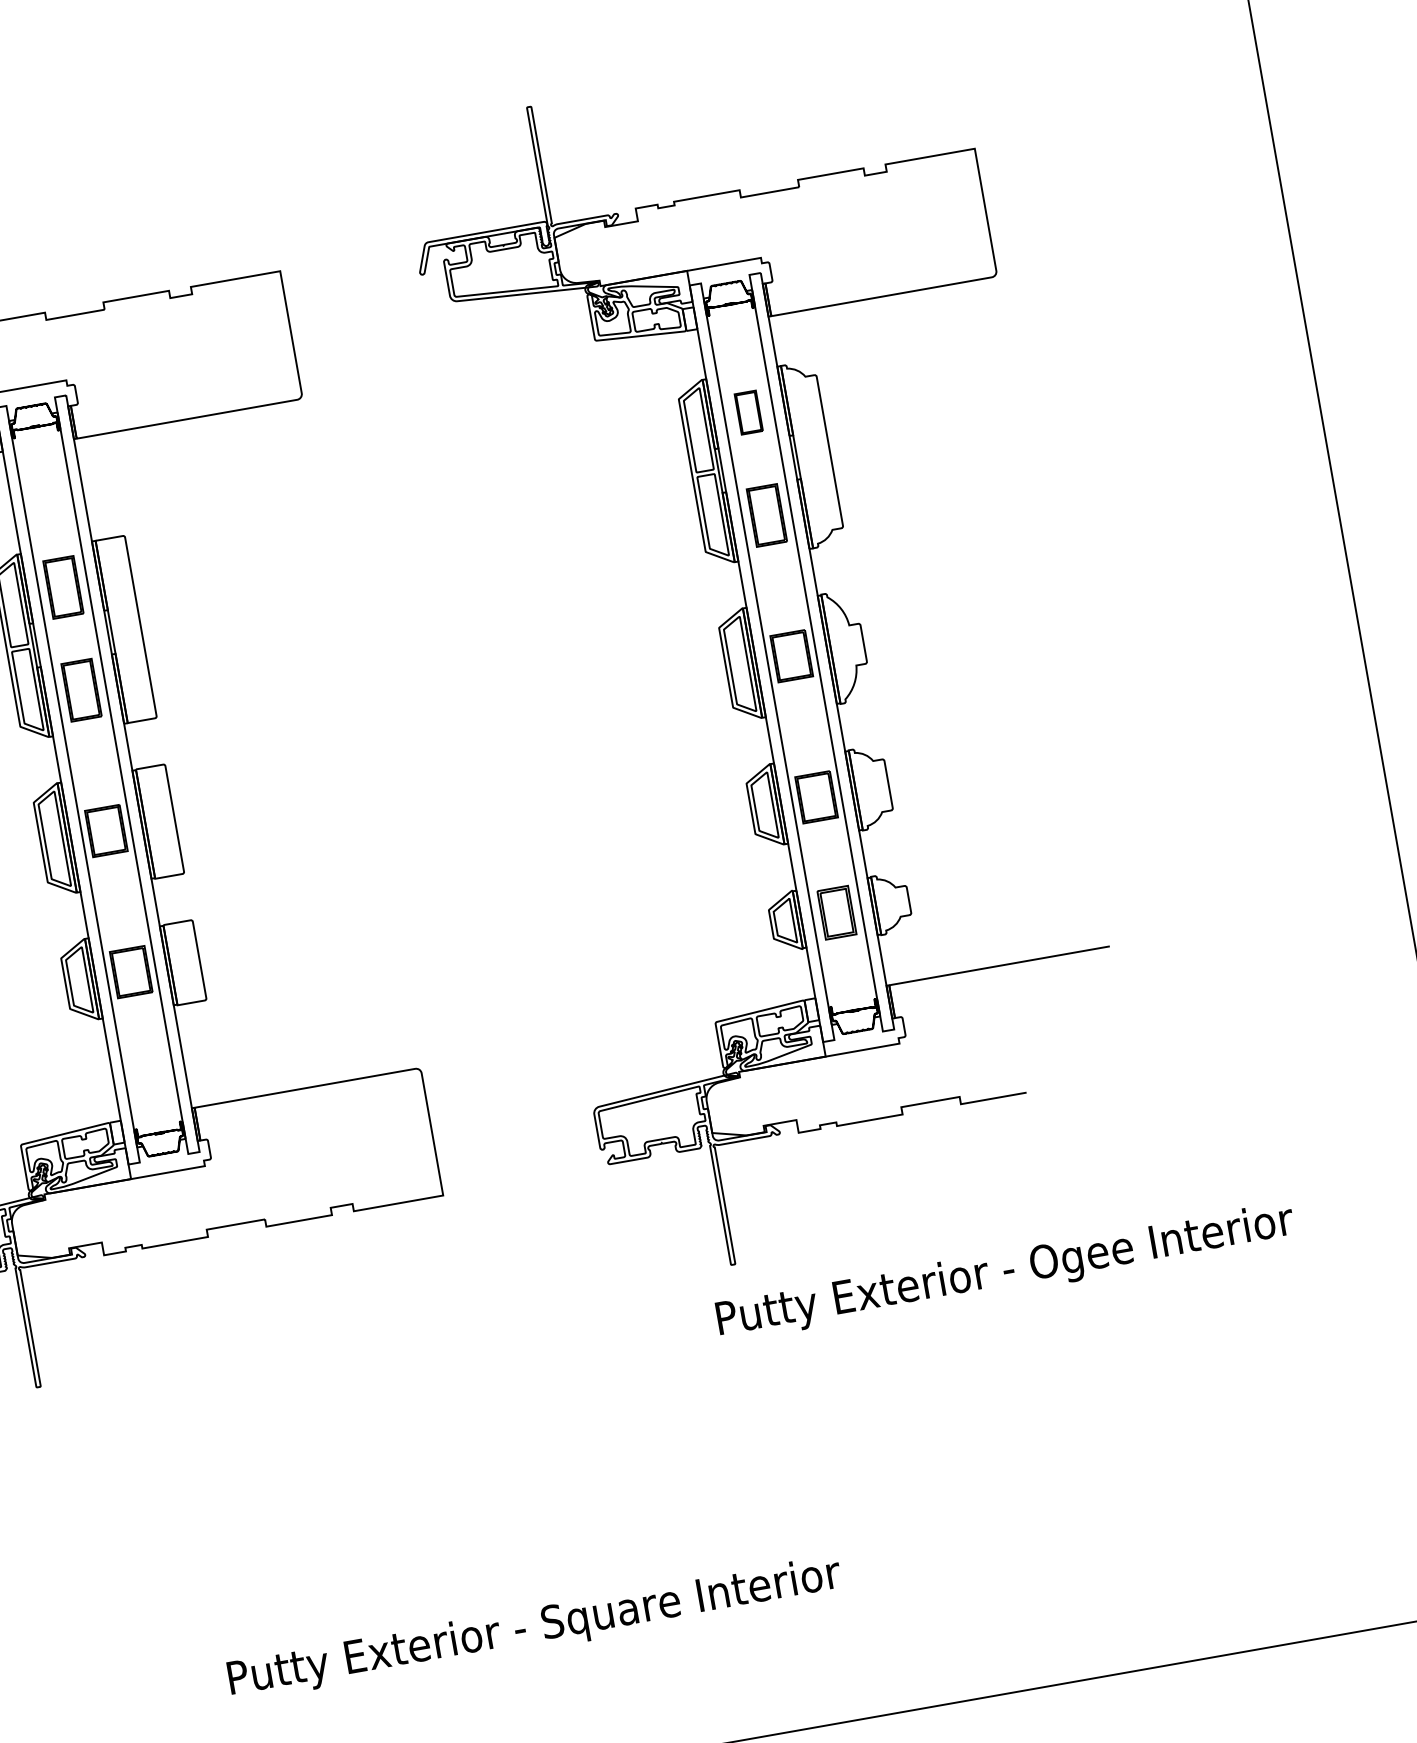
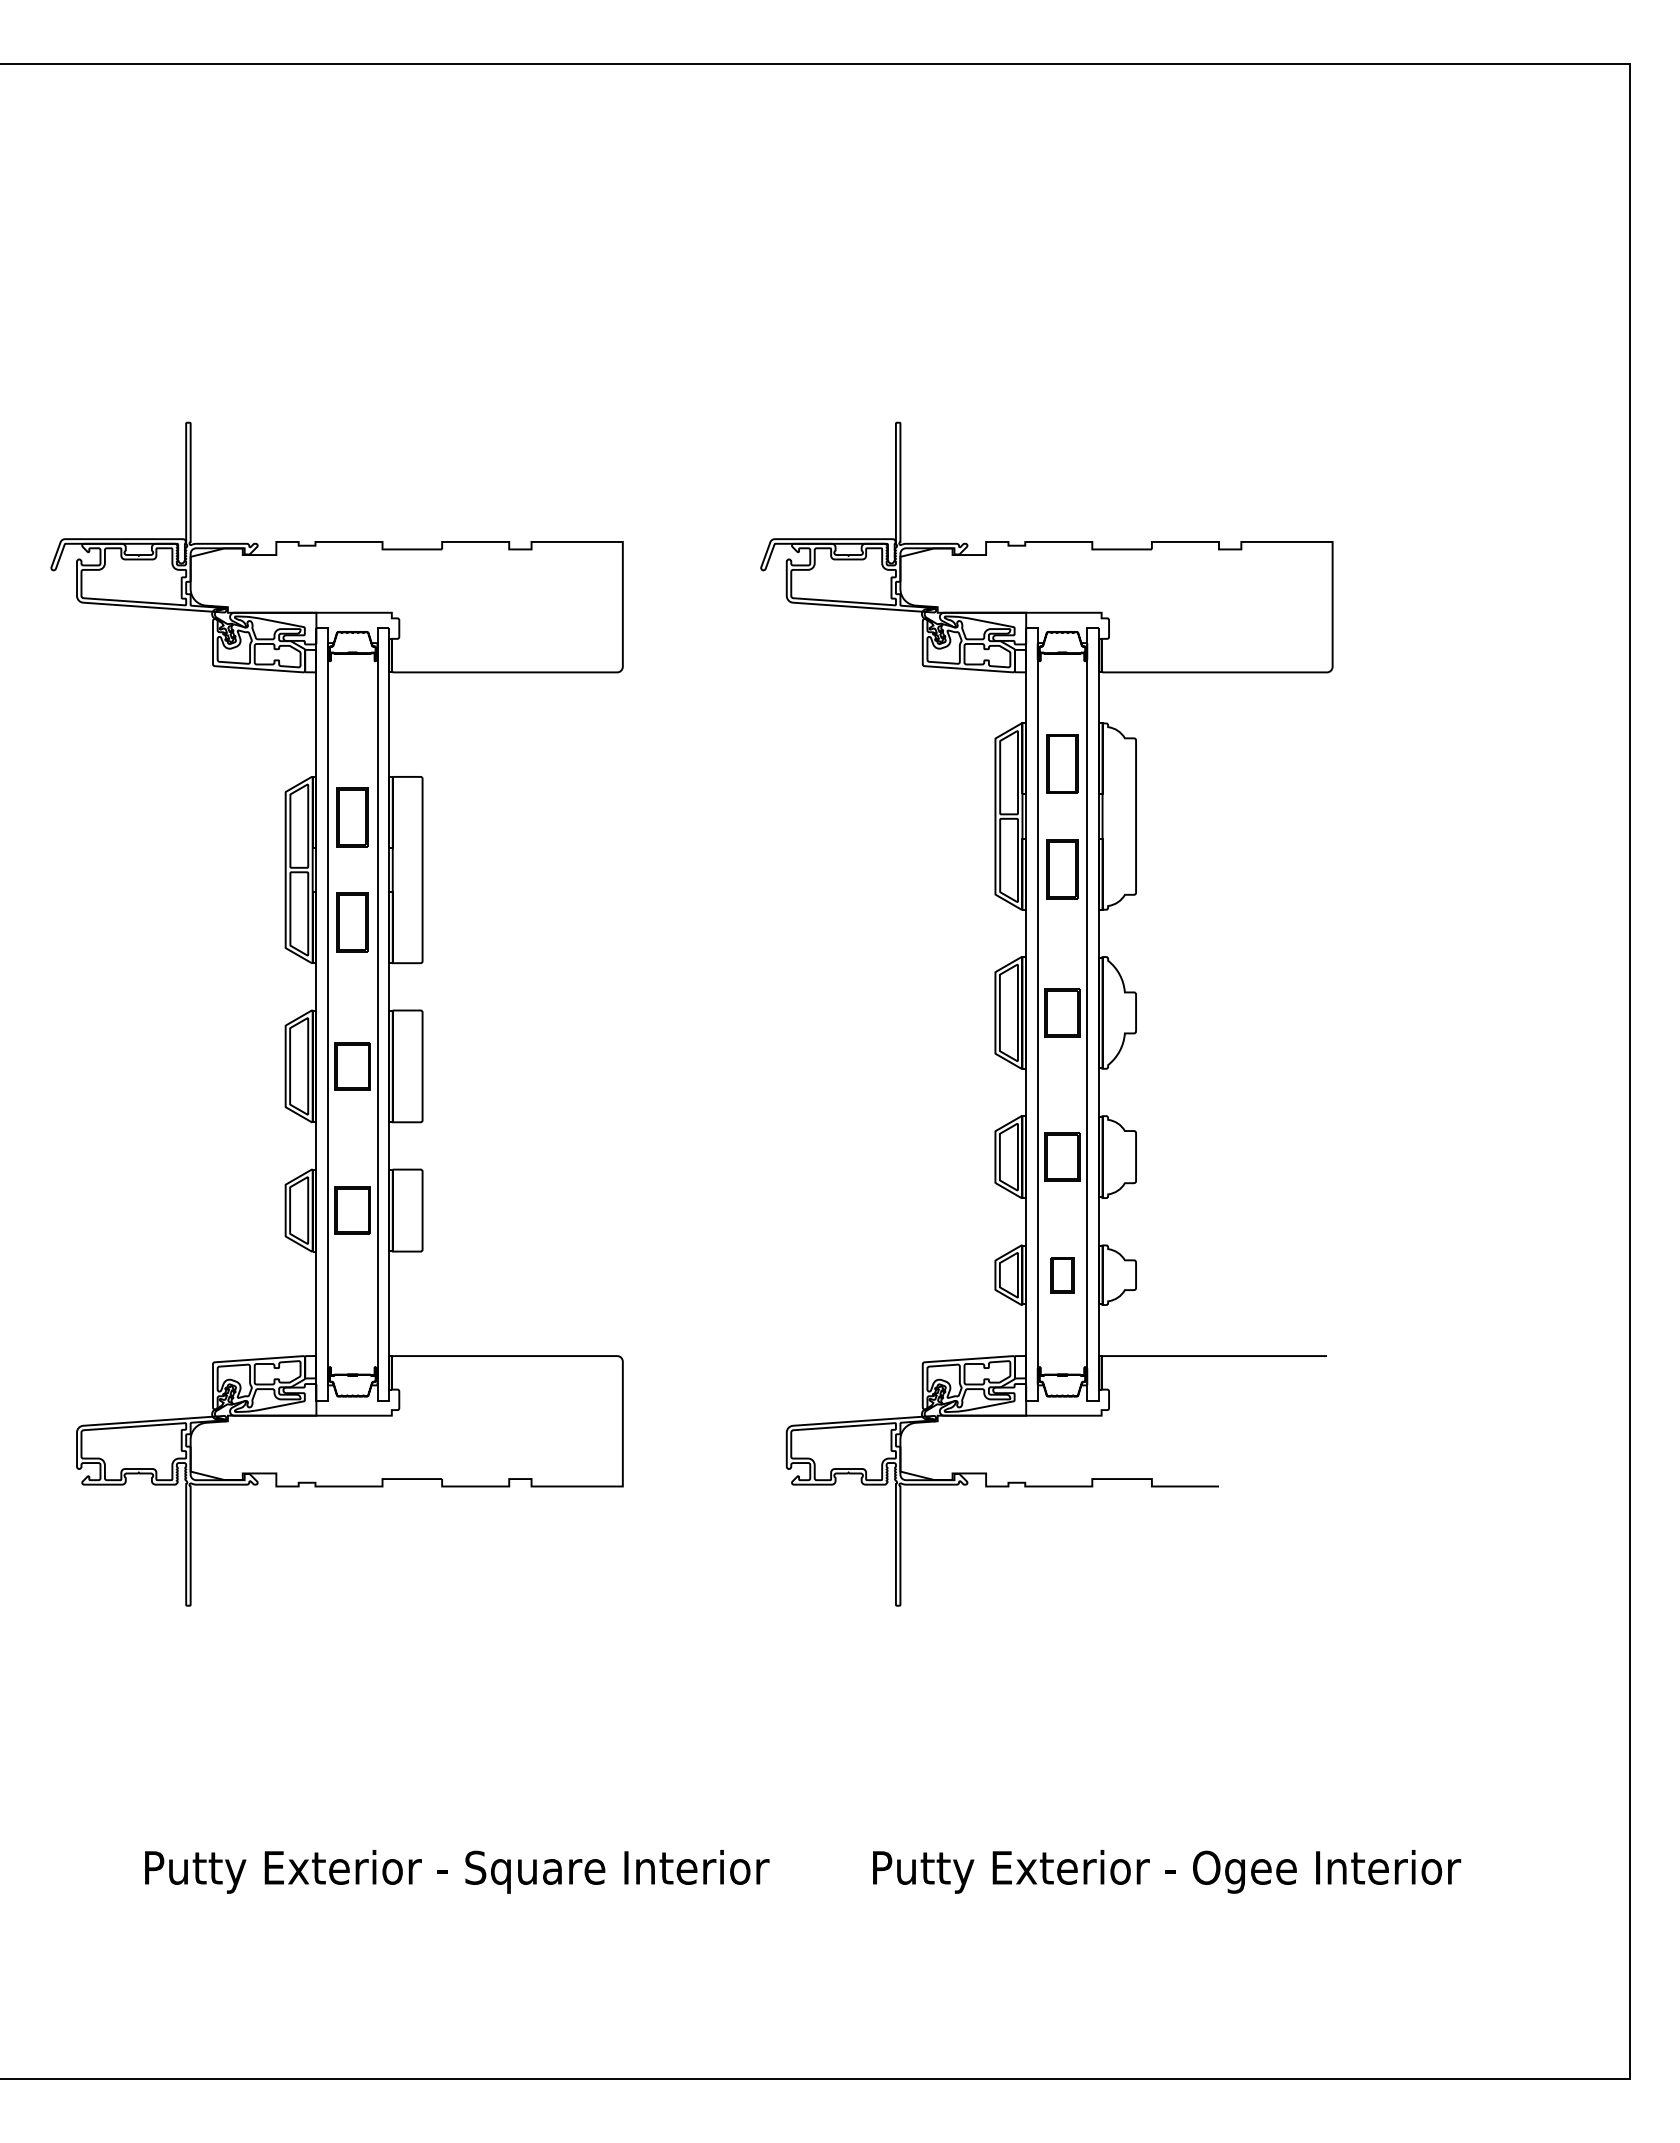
part: (748, 412) -> (1062, 763), size x1.43
part: (837, 913) -> (1062, 1275), size x0.71
text: (1006, 1271) -> (1167, 1871), moved
text: (535, 1628) -> (457, 1871), moved

